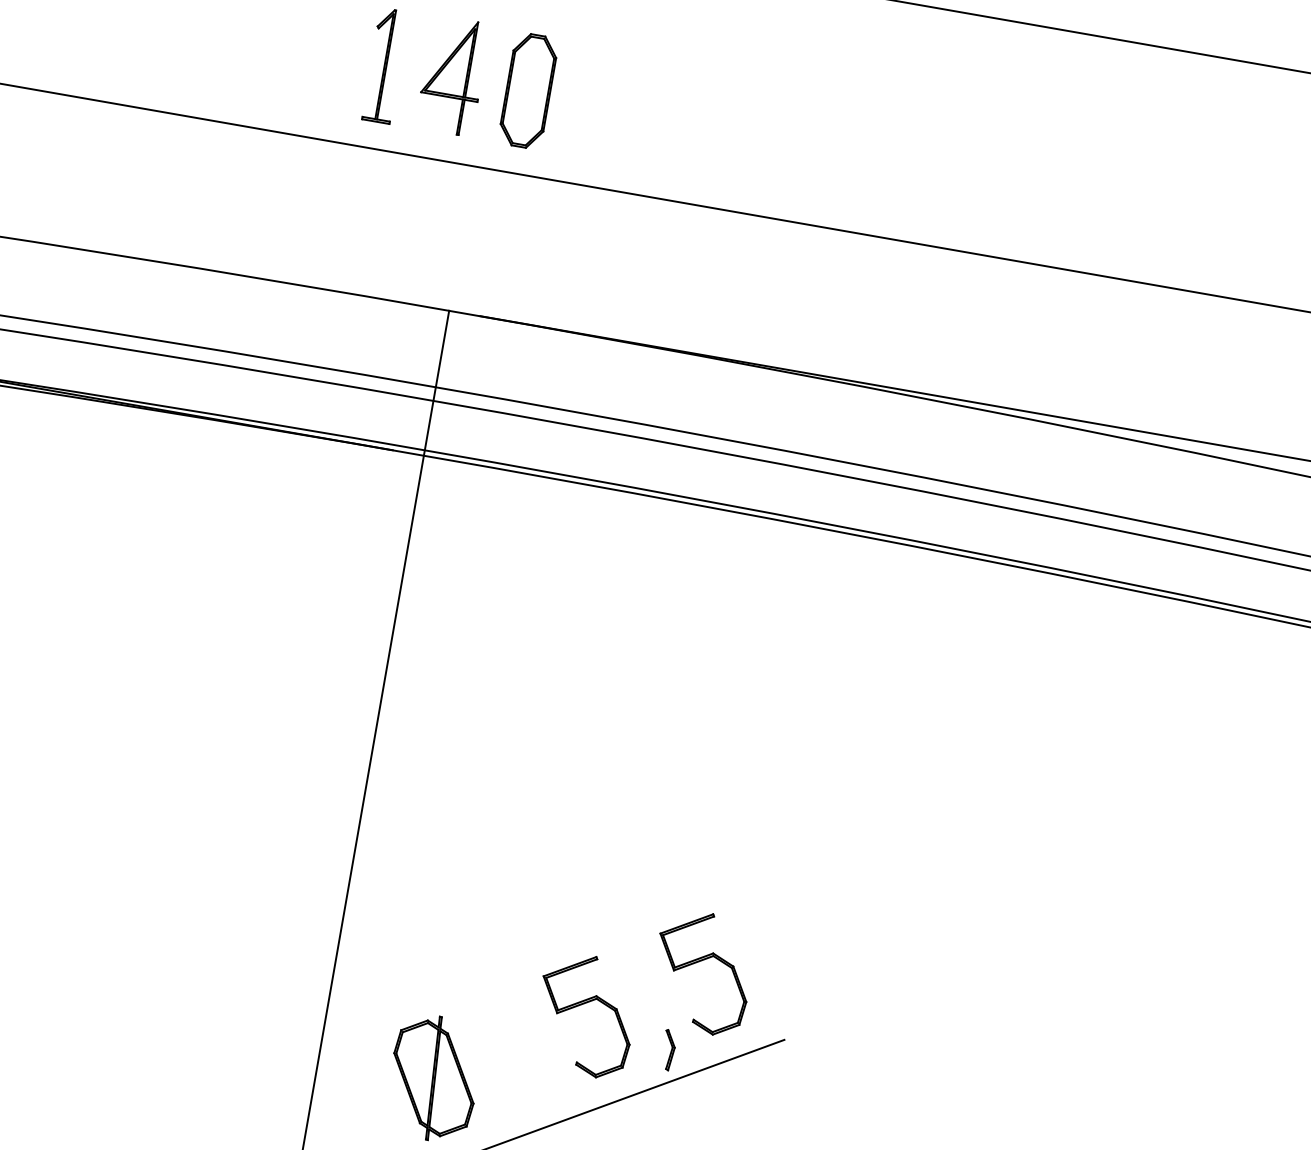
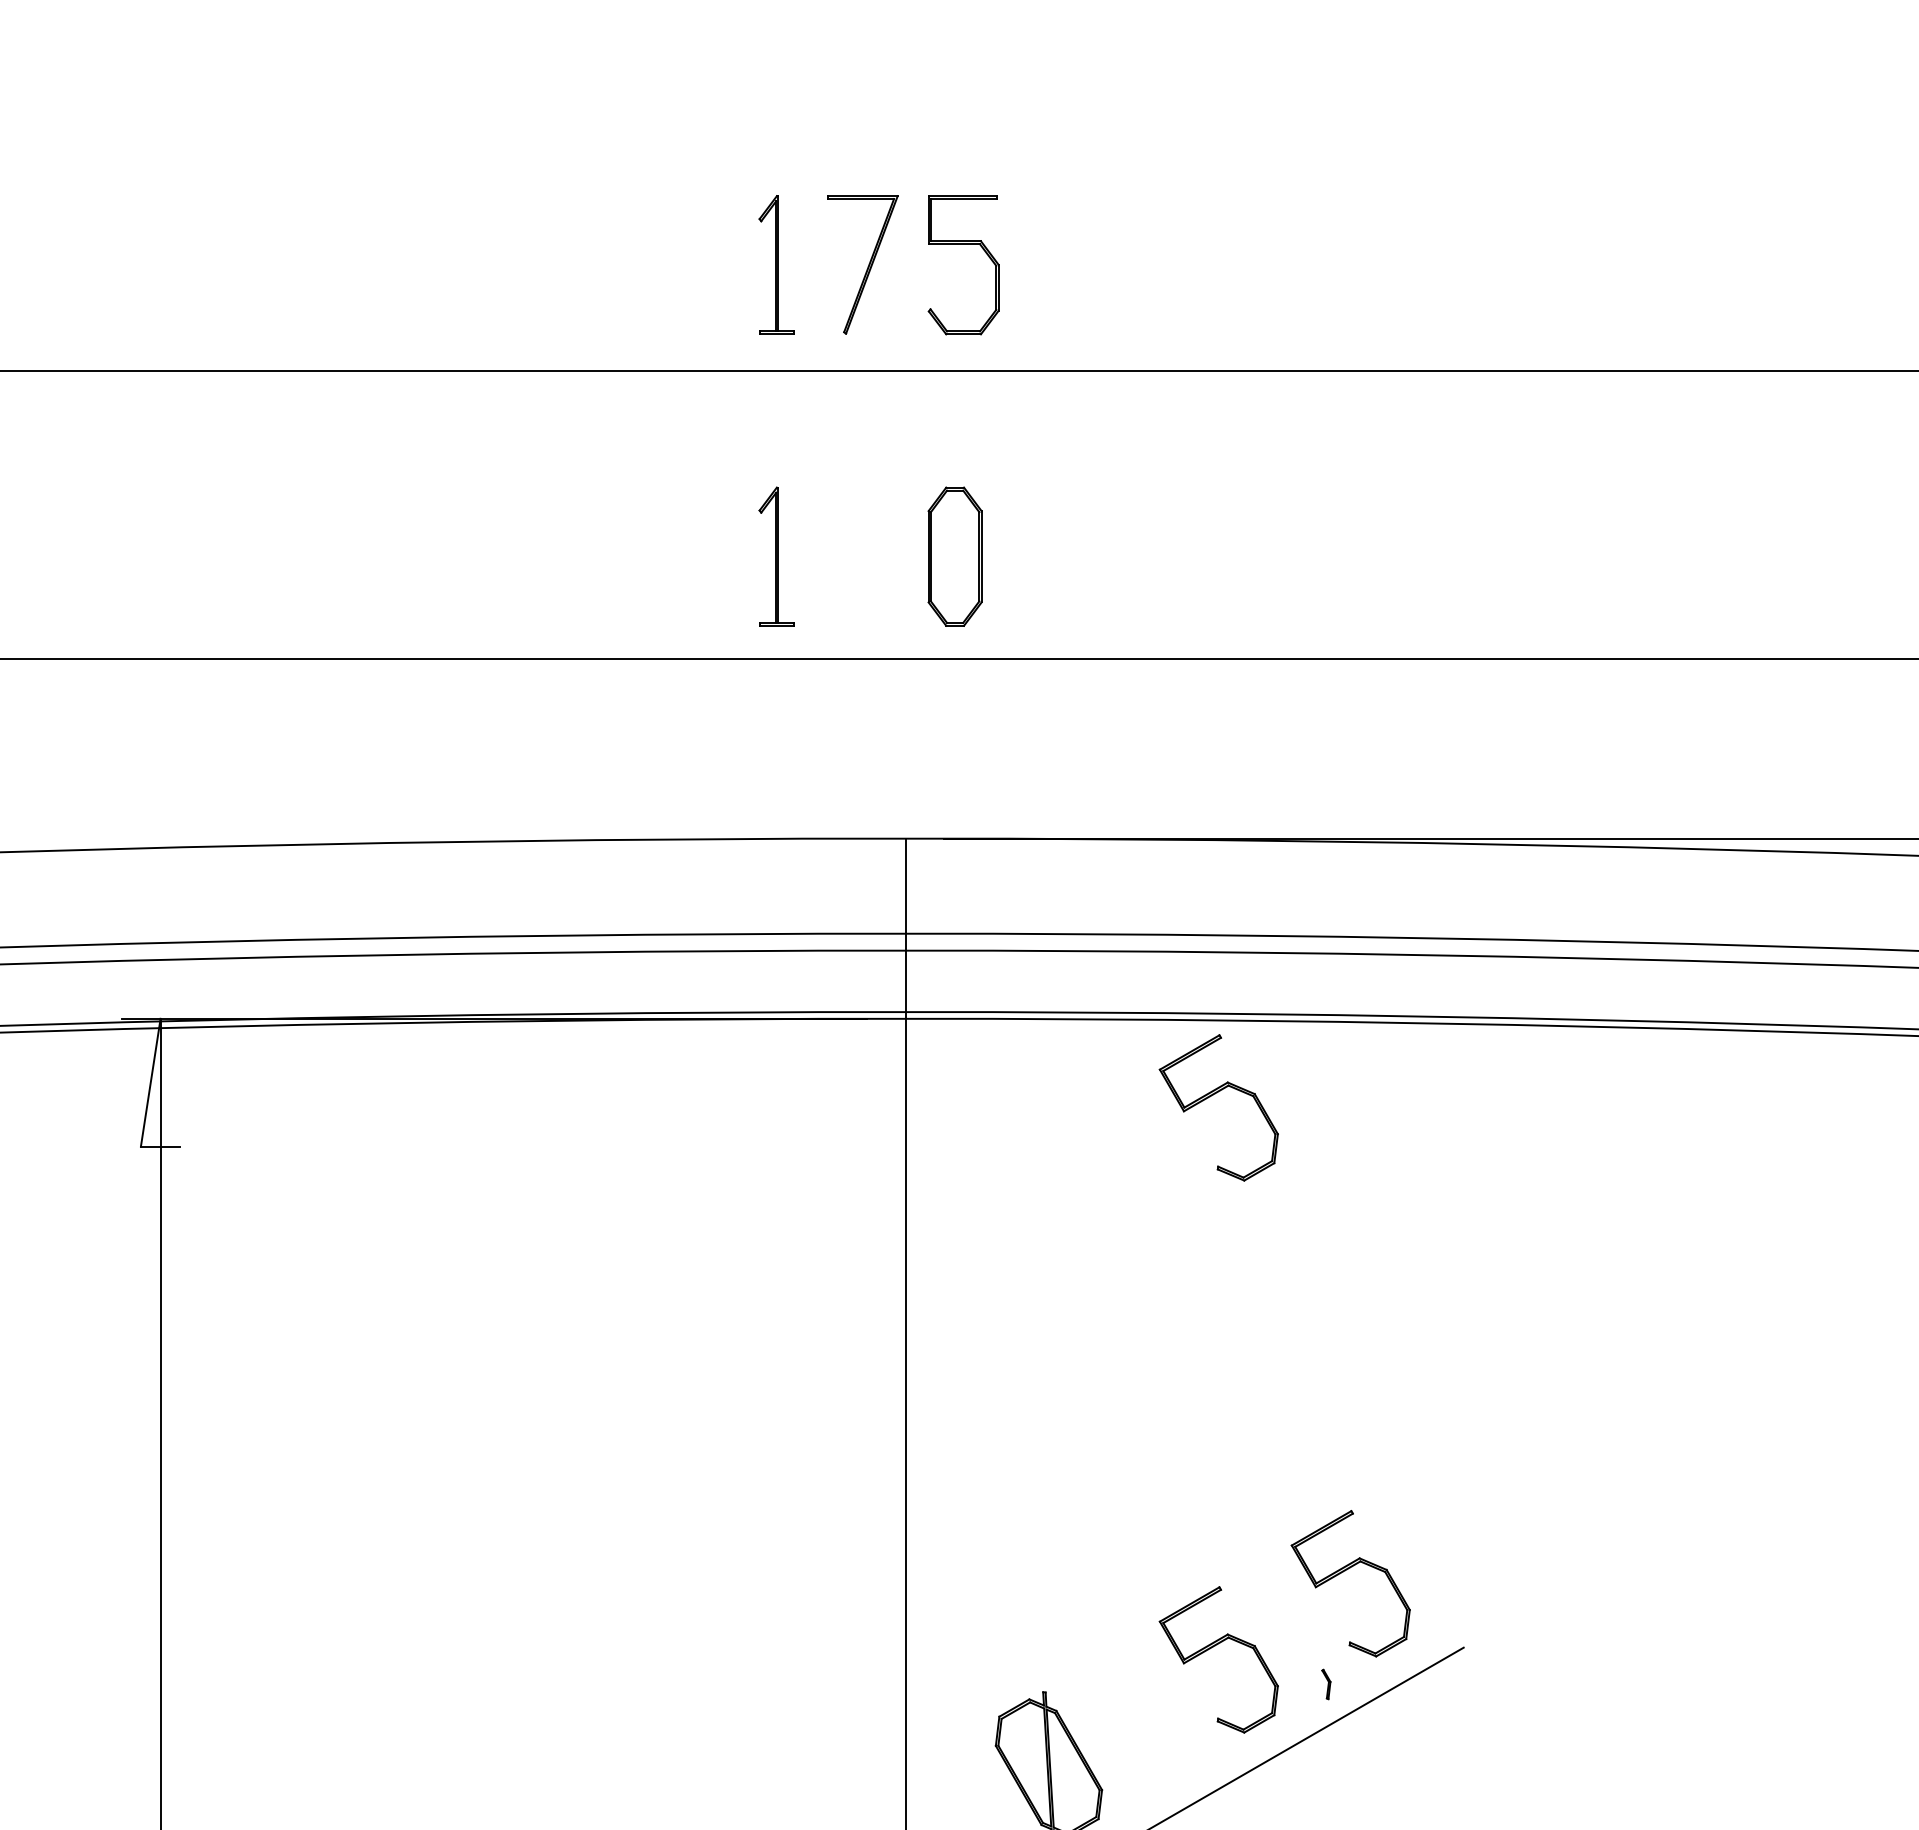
part: (452, 75) -> (860, 553), removed
part: (657, 561) -> (1210, 1097), added
part: (668, 1050) -> (1326, 1684), size x0.6

